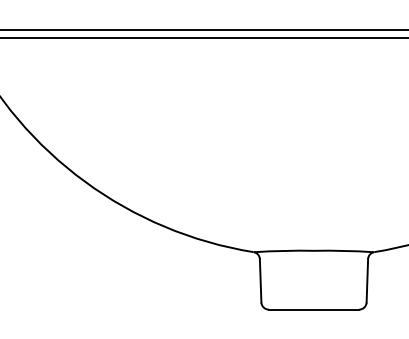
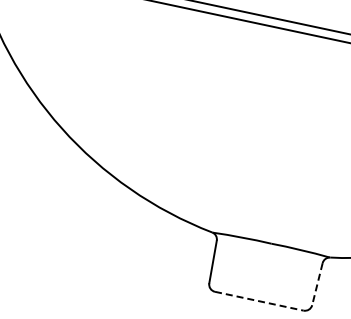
line: (367, 280) -> (317, 283), solid -> dashed
line: (314, 309) -> (259, 301), solid -> dashed

